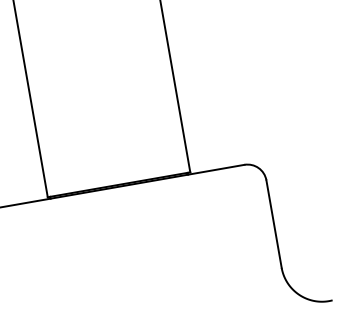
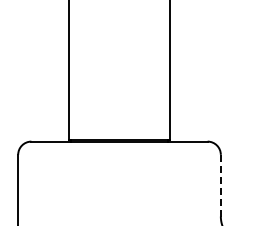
line: (273, 223) -> (220, 185), solid -> dashed

